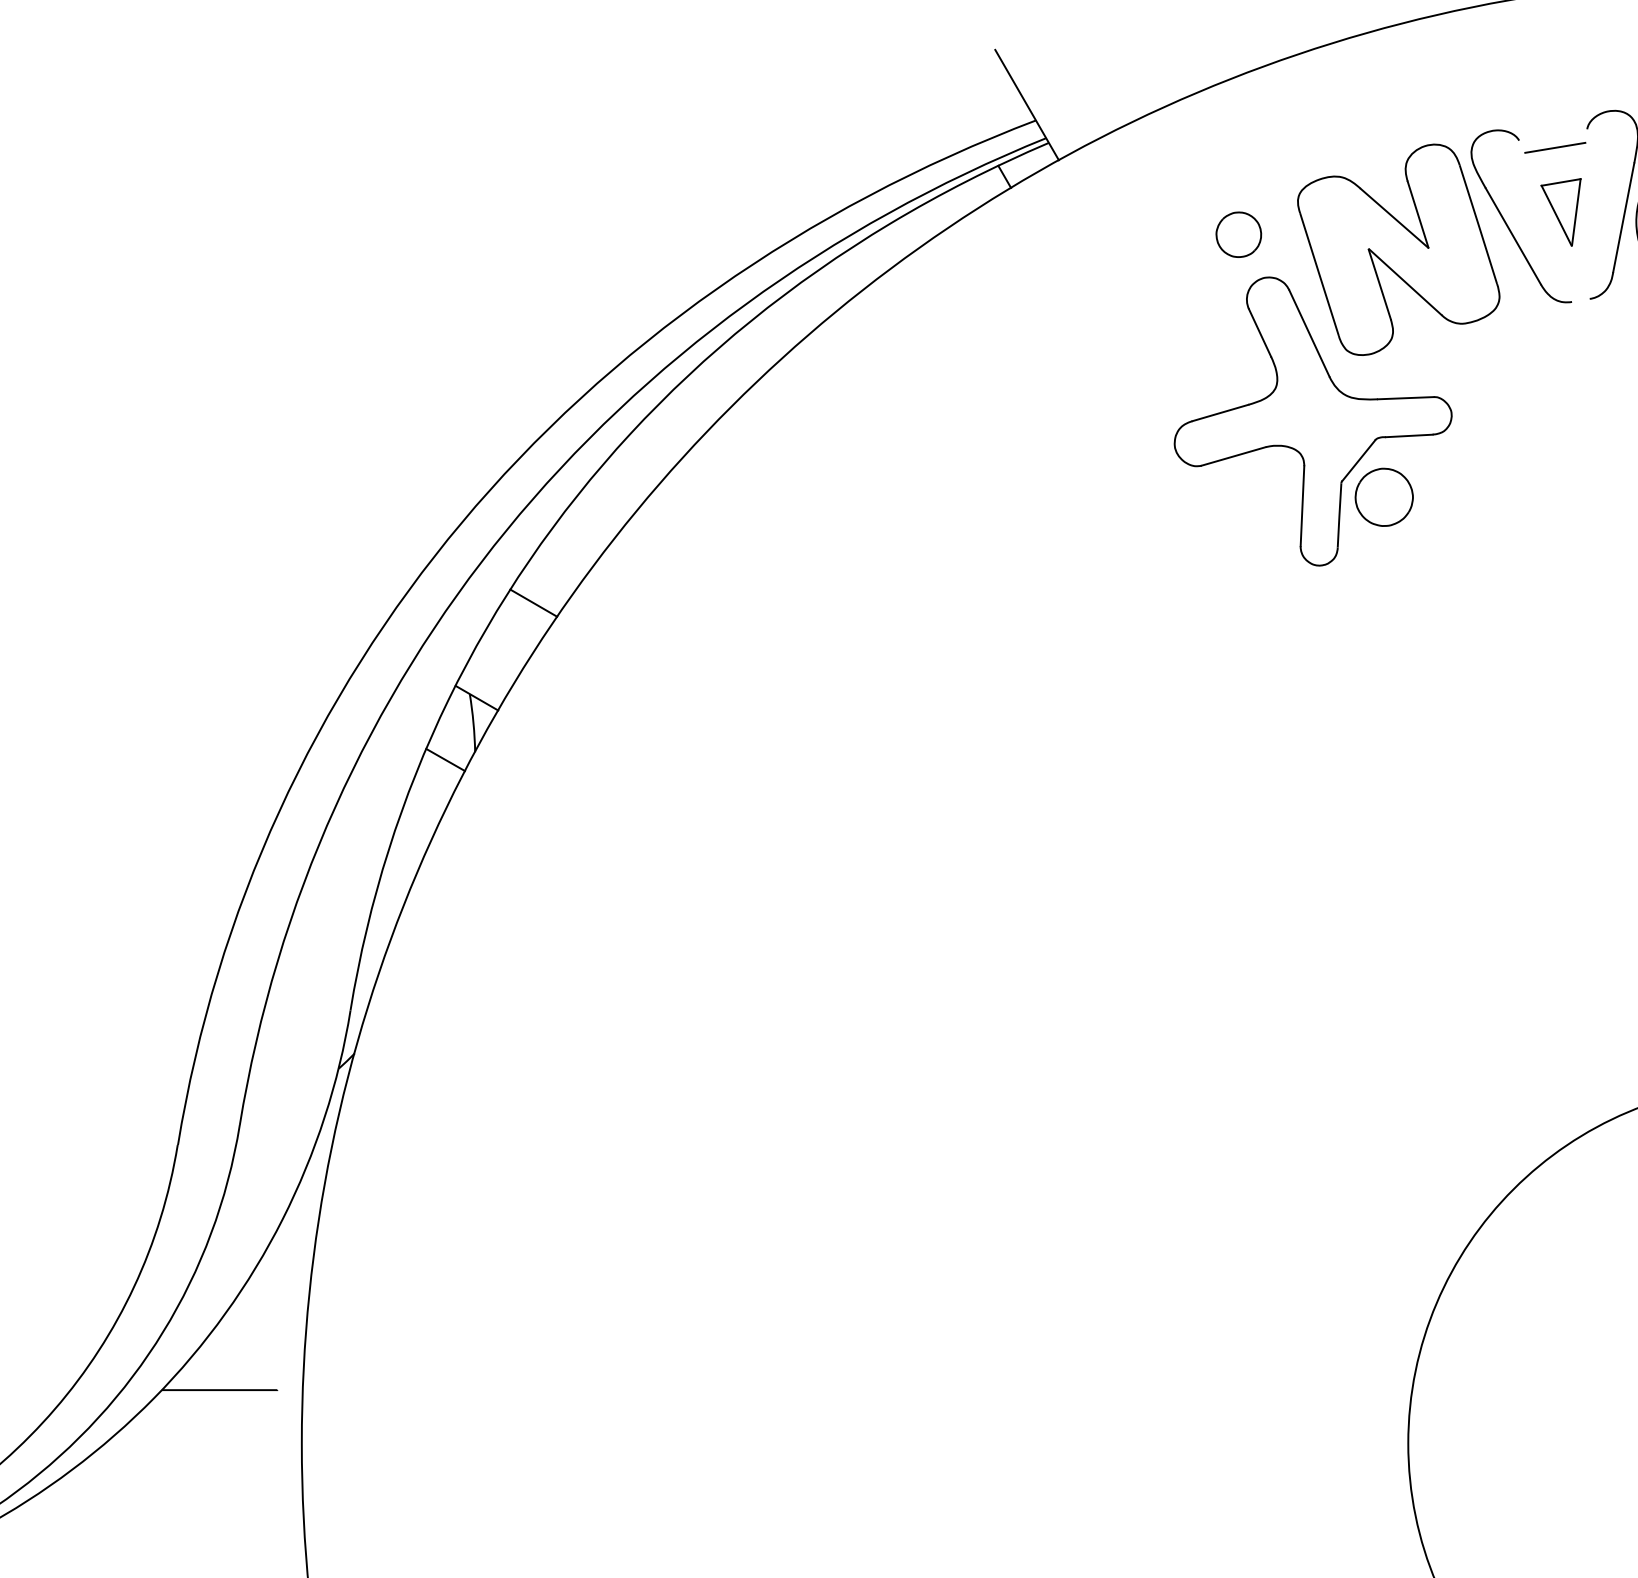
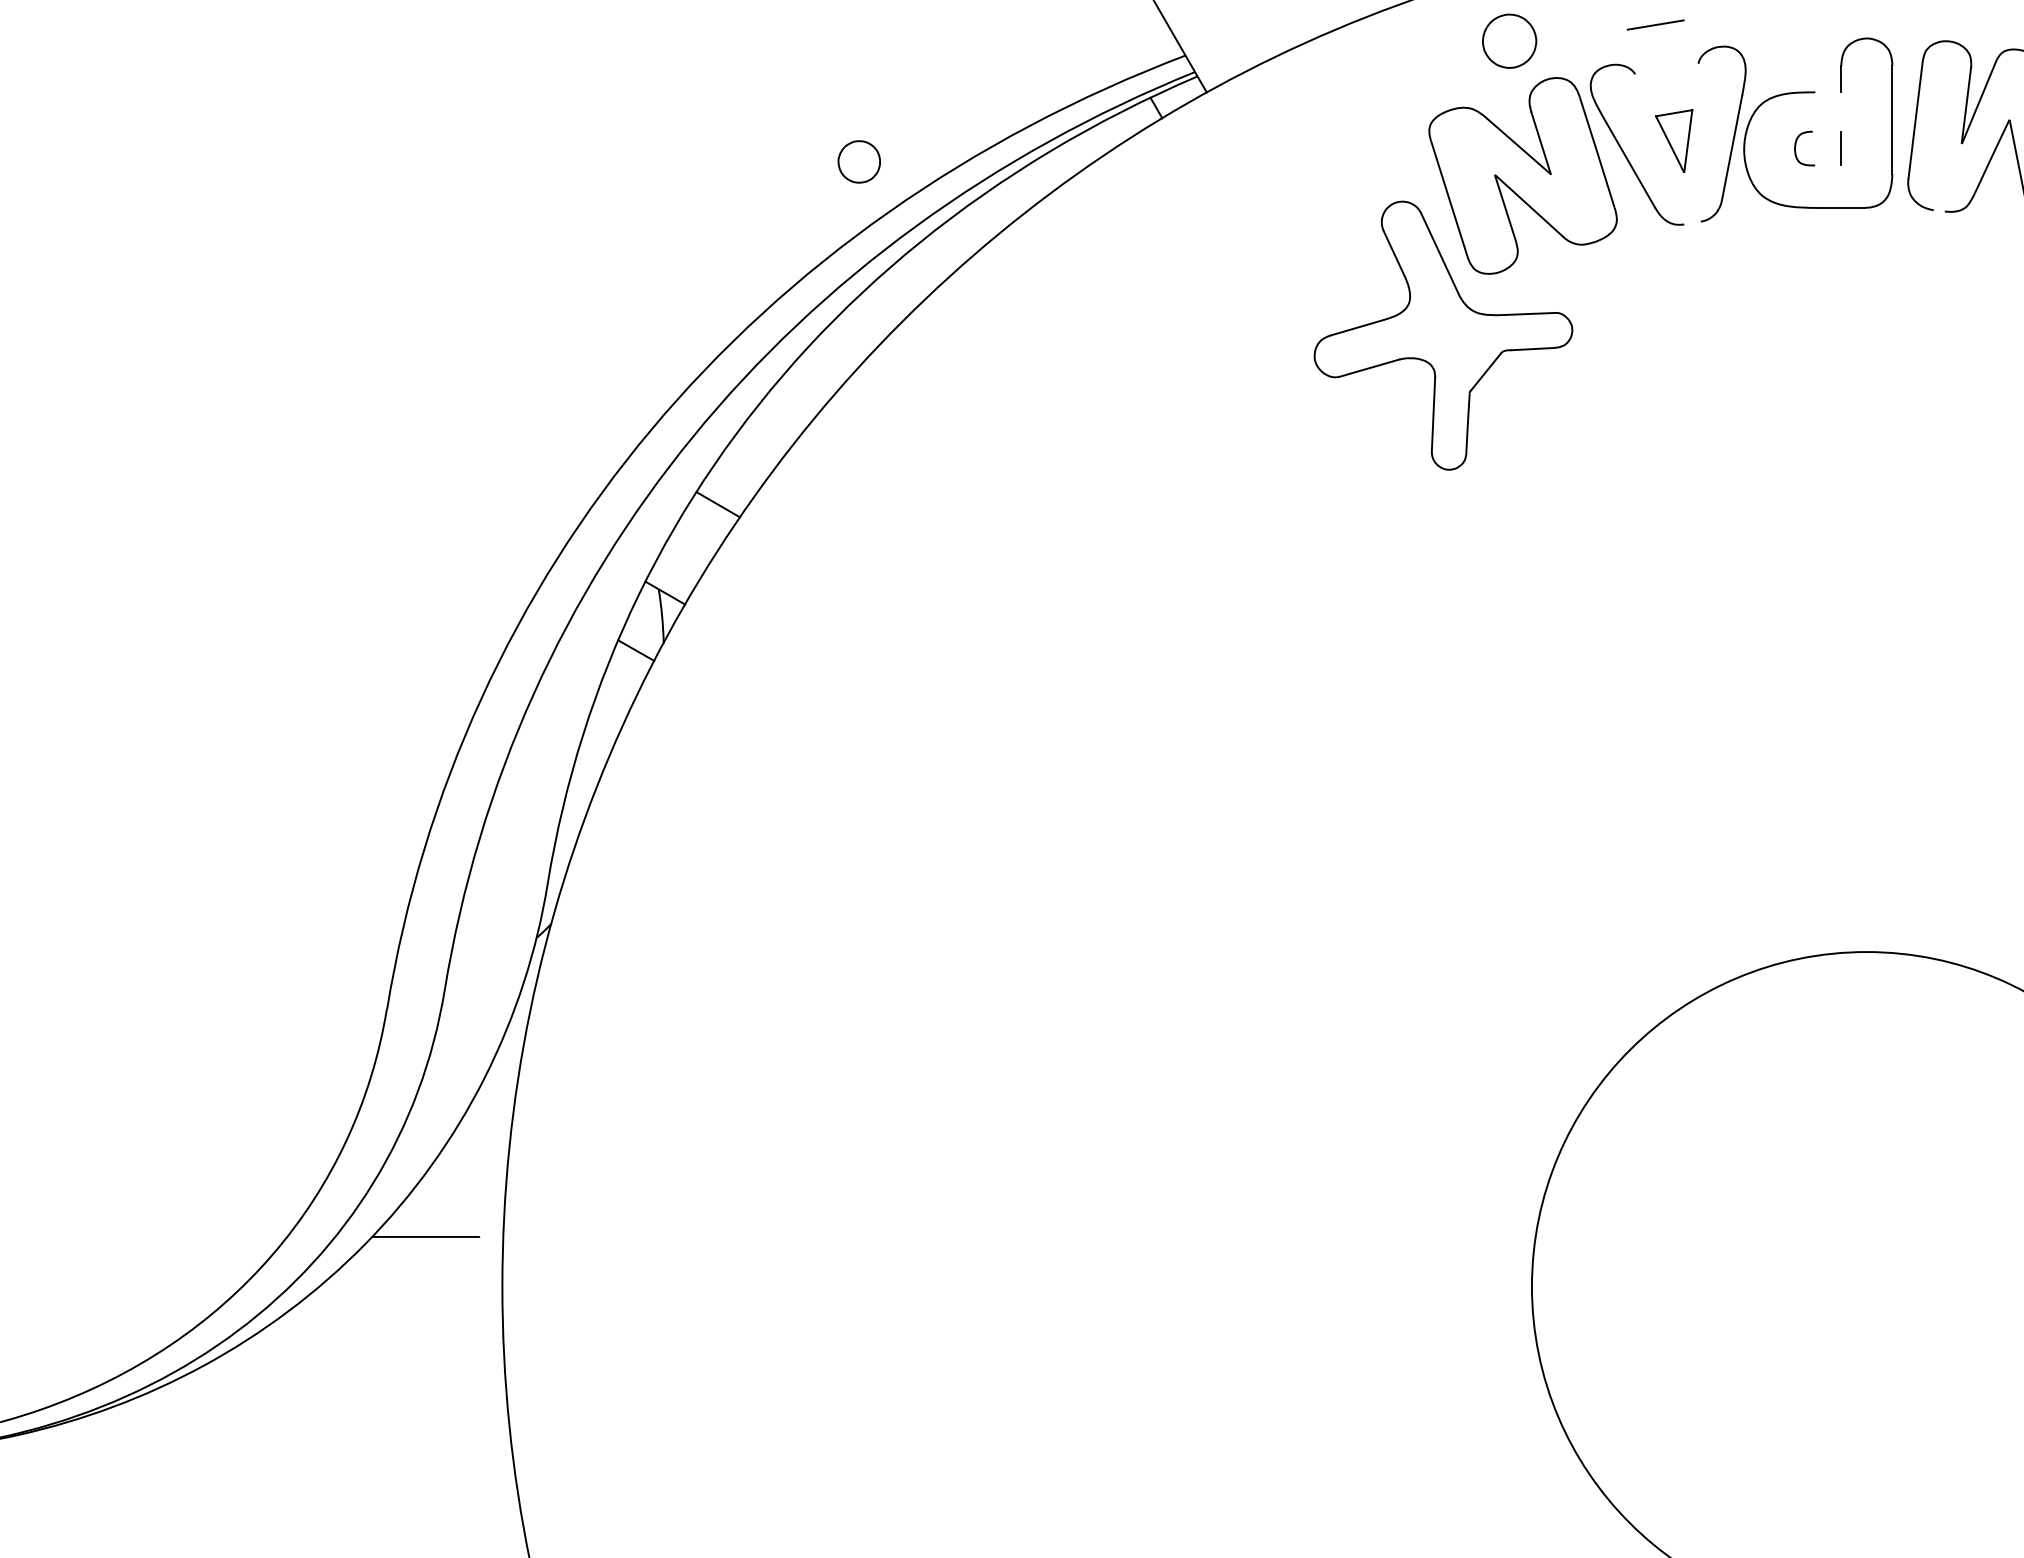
line: (1555, 147) -> (1655, 24), moved
part: (1237, 234) -> (858, 161), moved
part: (1384, 496) -> (1509, 40), moved

